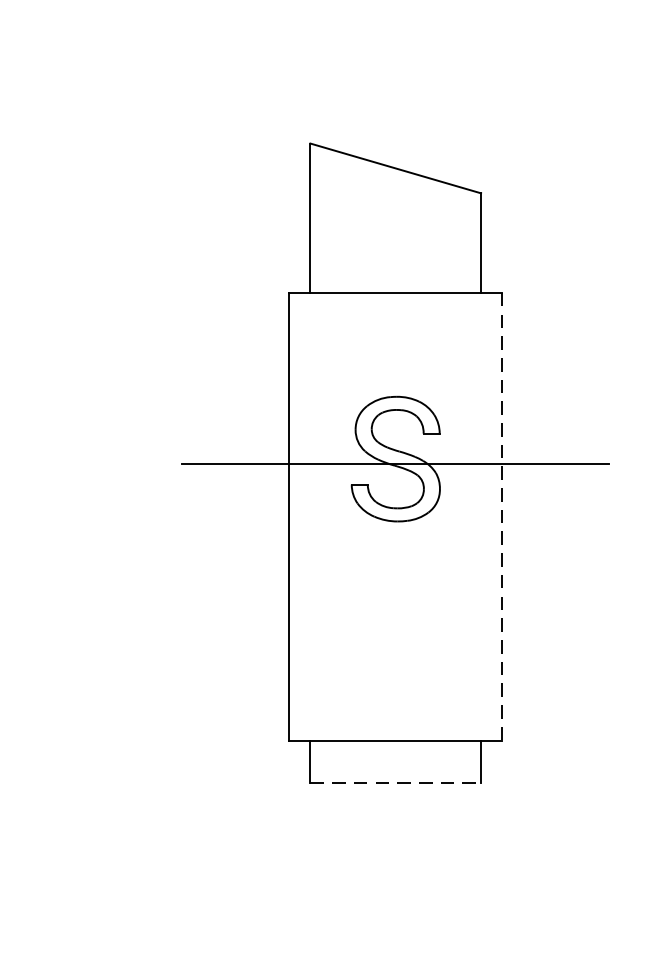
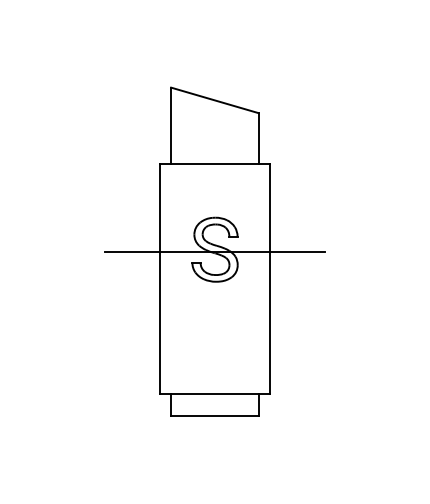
line: (501, 517) -> (269, 279), dashed -> solid
line: (396, 783) -> (215, 416), dashed -> solid

